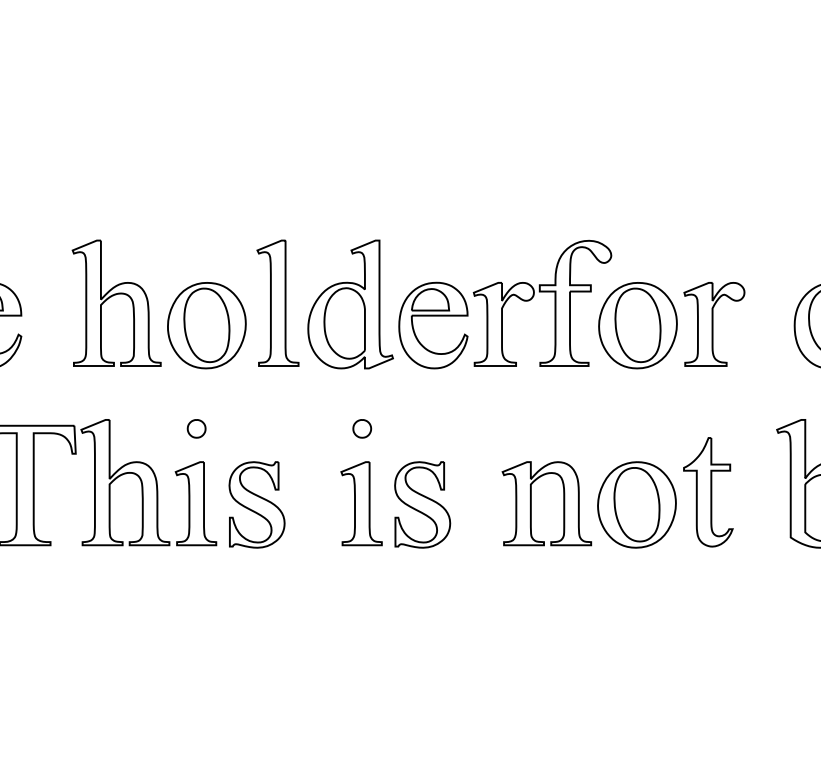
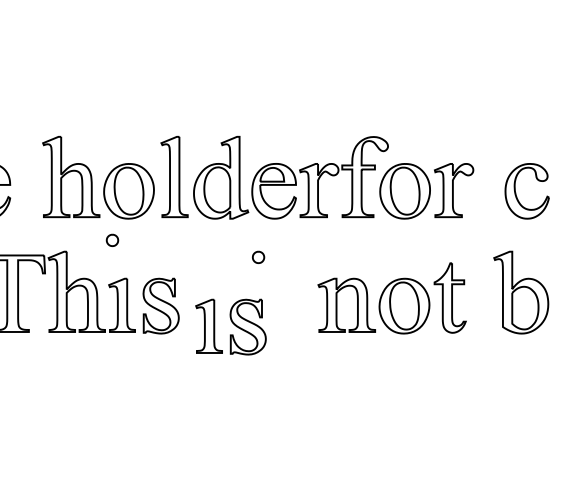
part: (196, 427) -> (112, 239), moved
part: (362, 427) -> (258, 256), moved
part: (394, 503) -> (230, 326), moved

